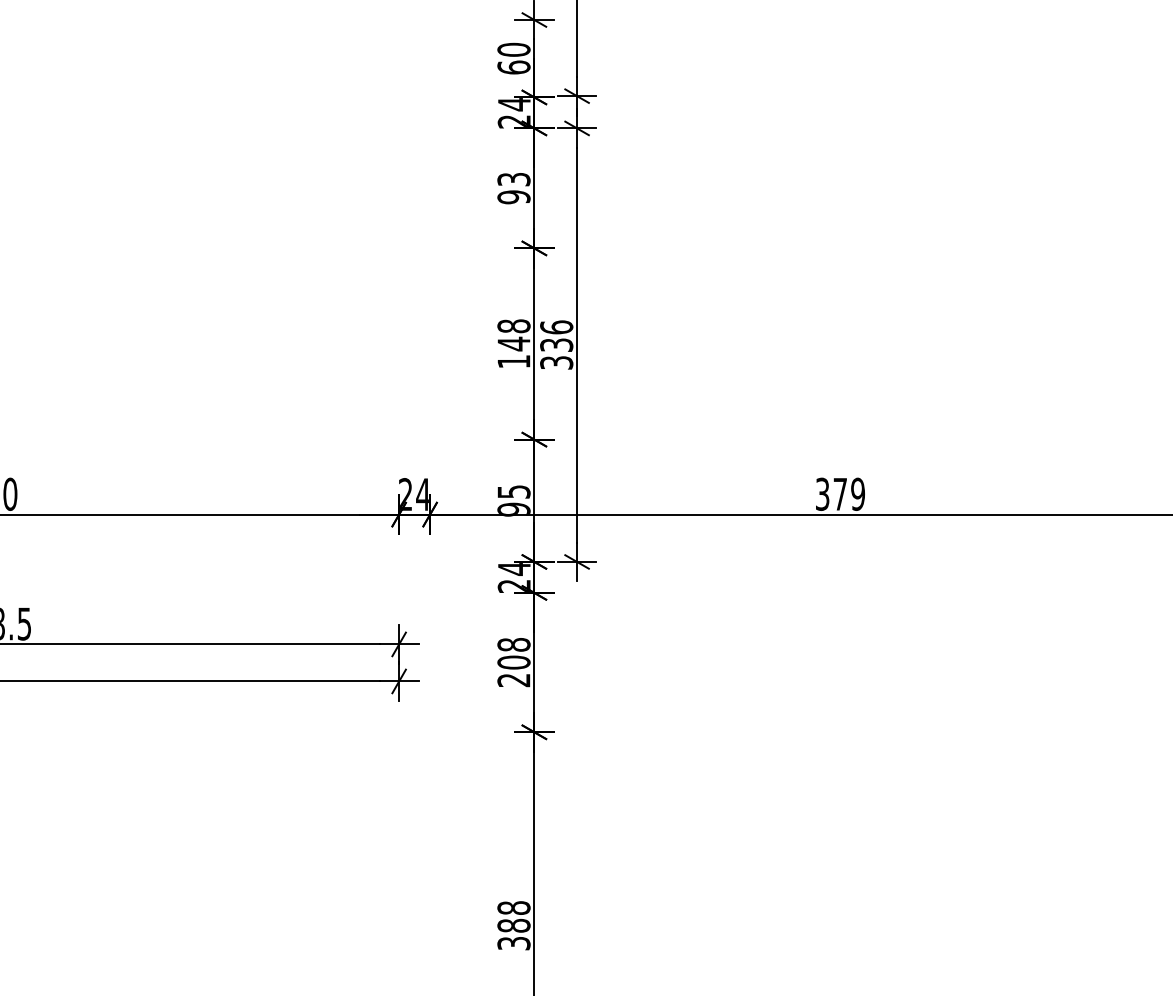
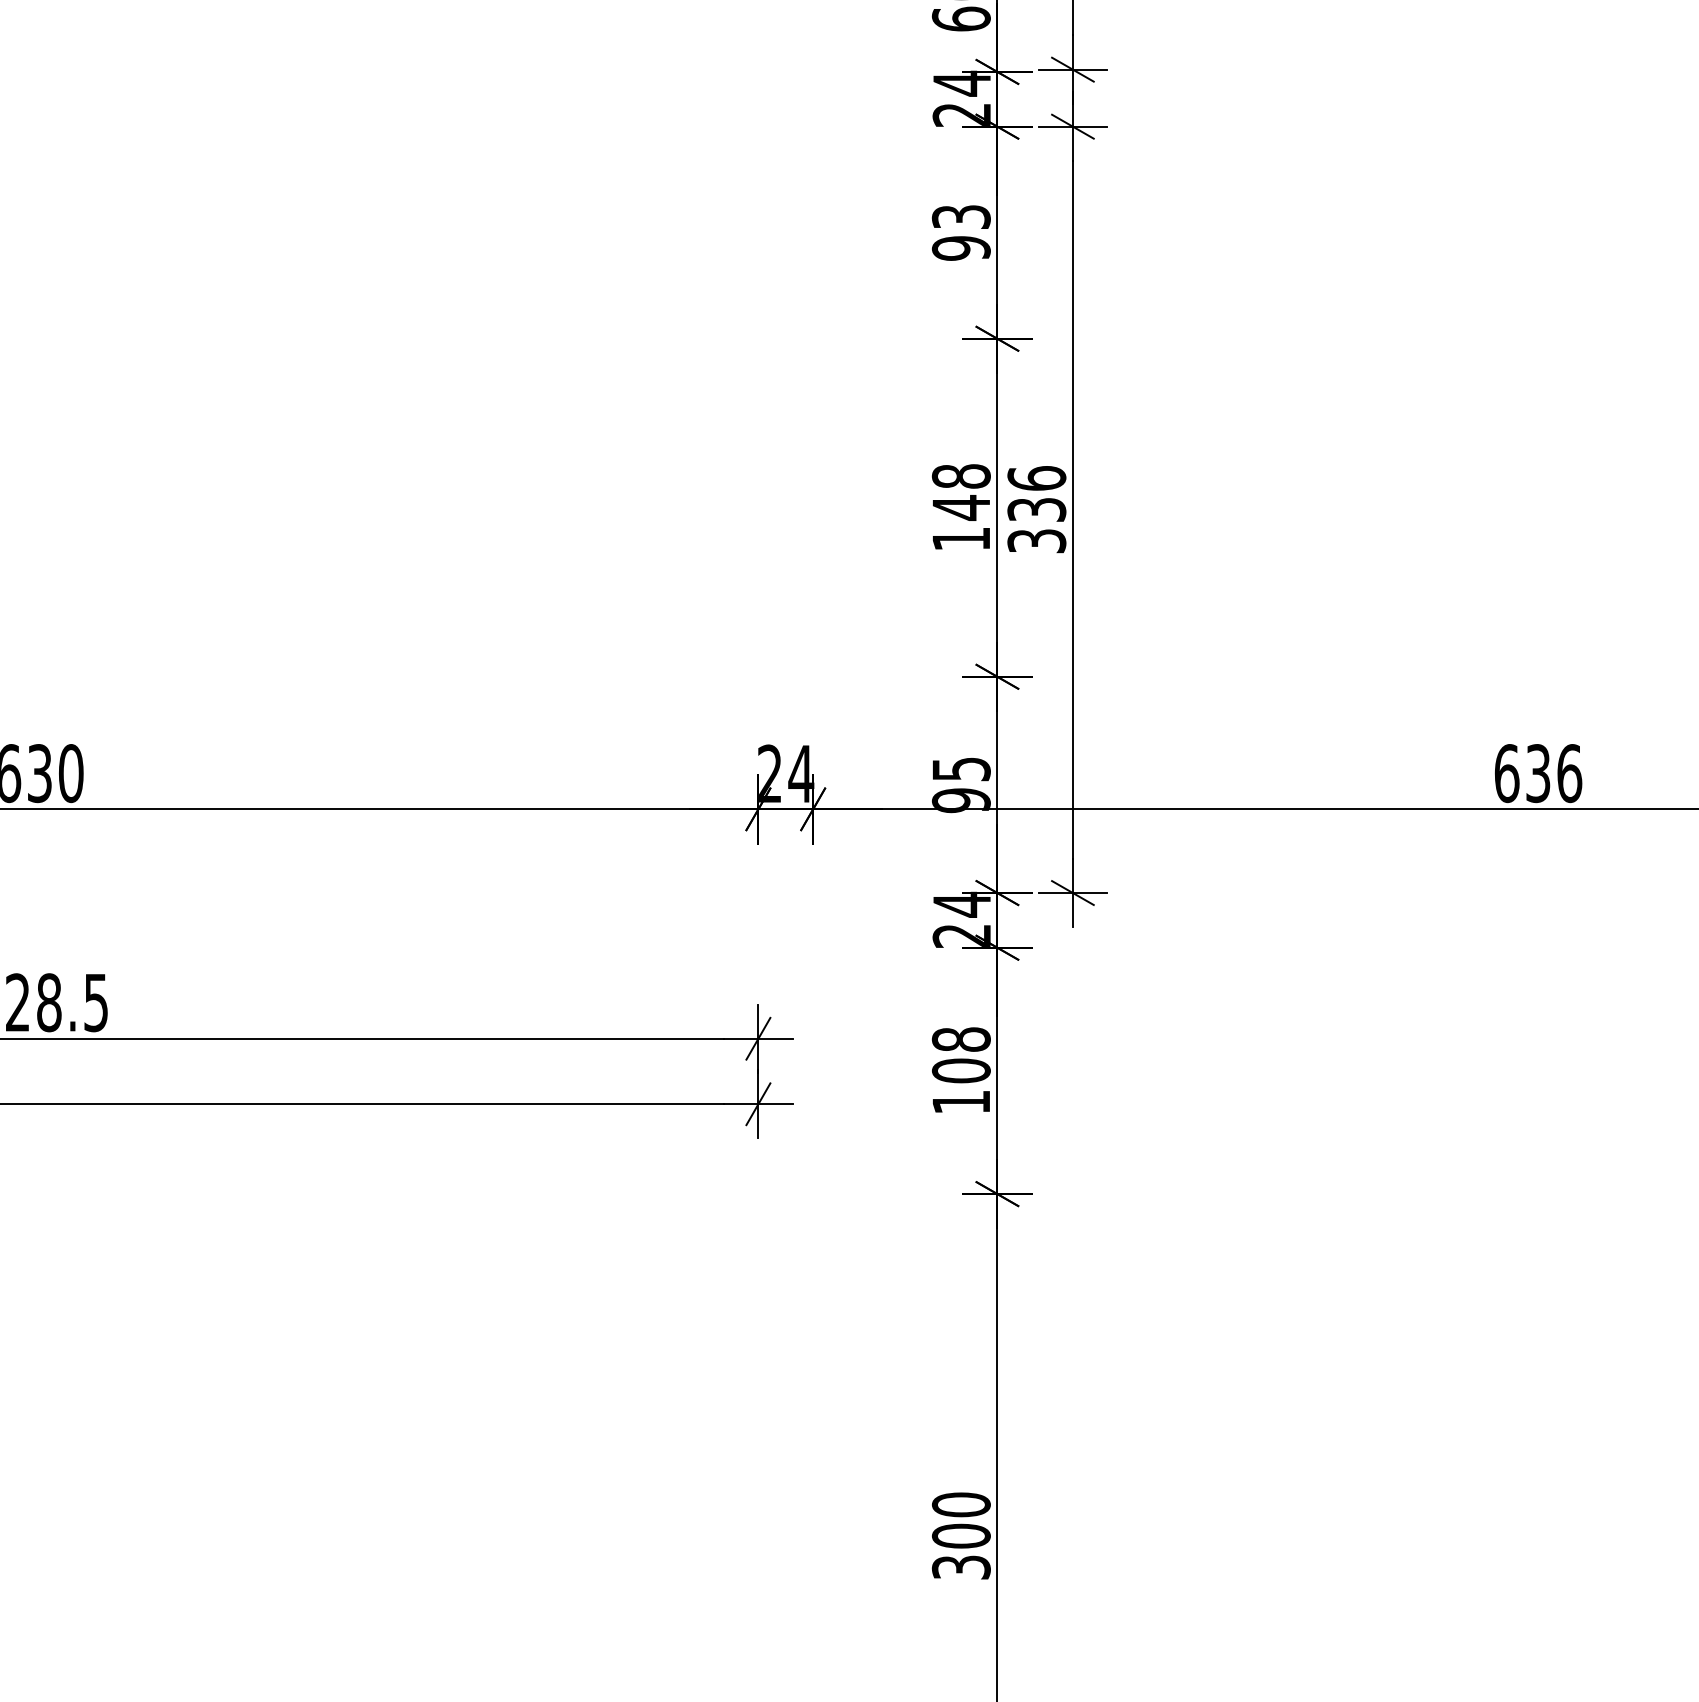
text: (840, 493) -> (1538, 772), 379 -> 636
text: (513, 680) -> (960, 1102), 208 -> 108
text: (513, 916) -> (960, 1519), 388 -> 300

